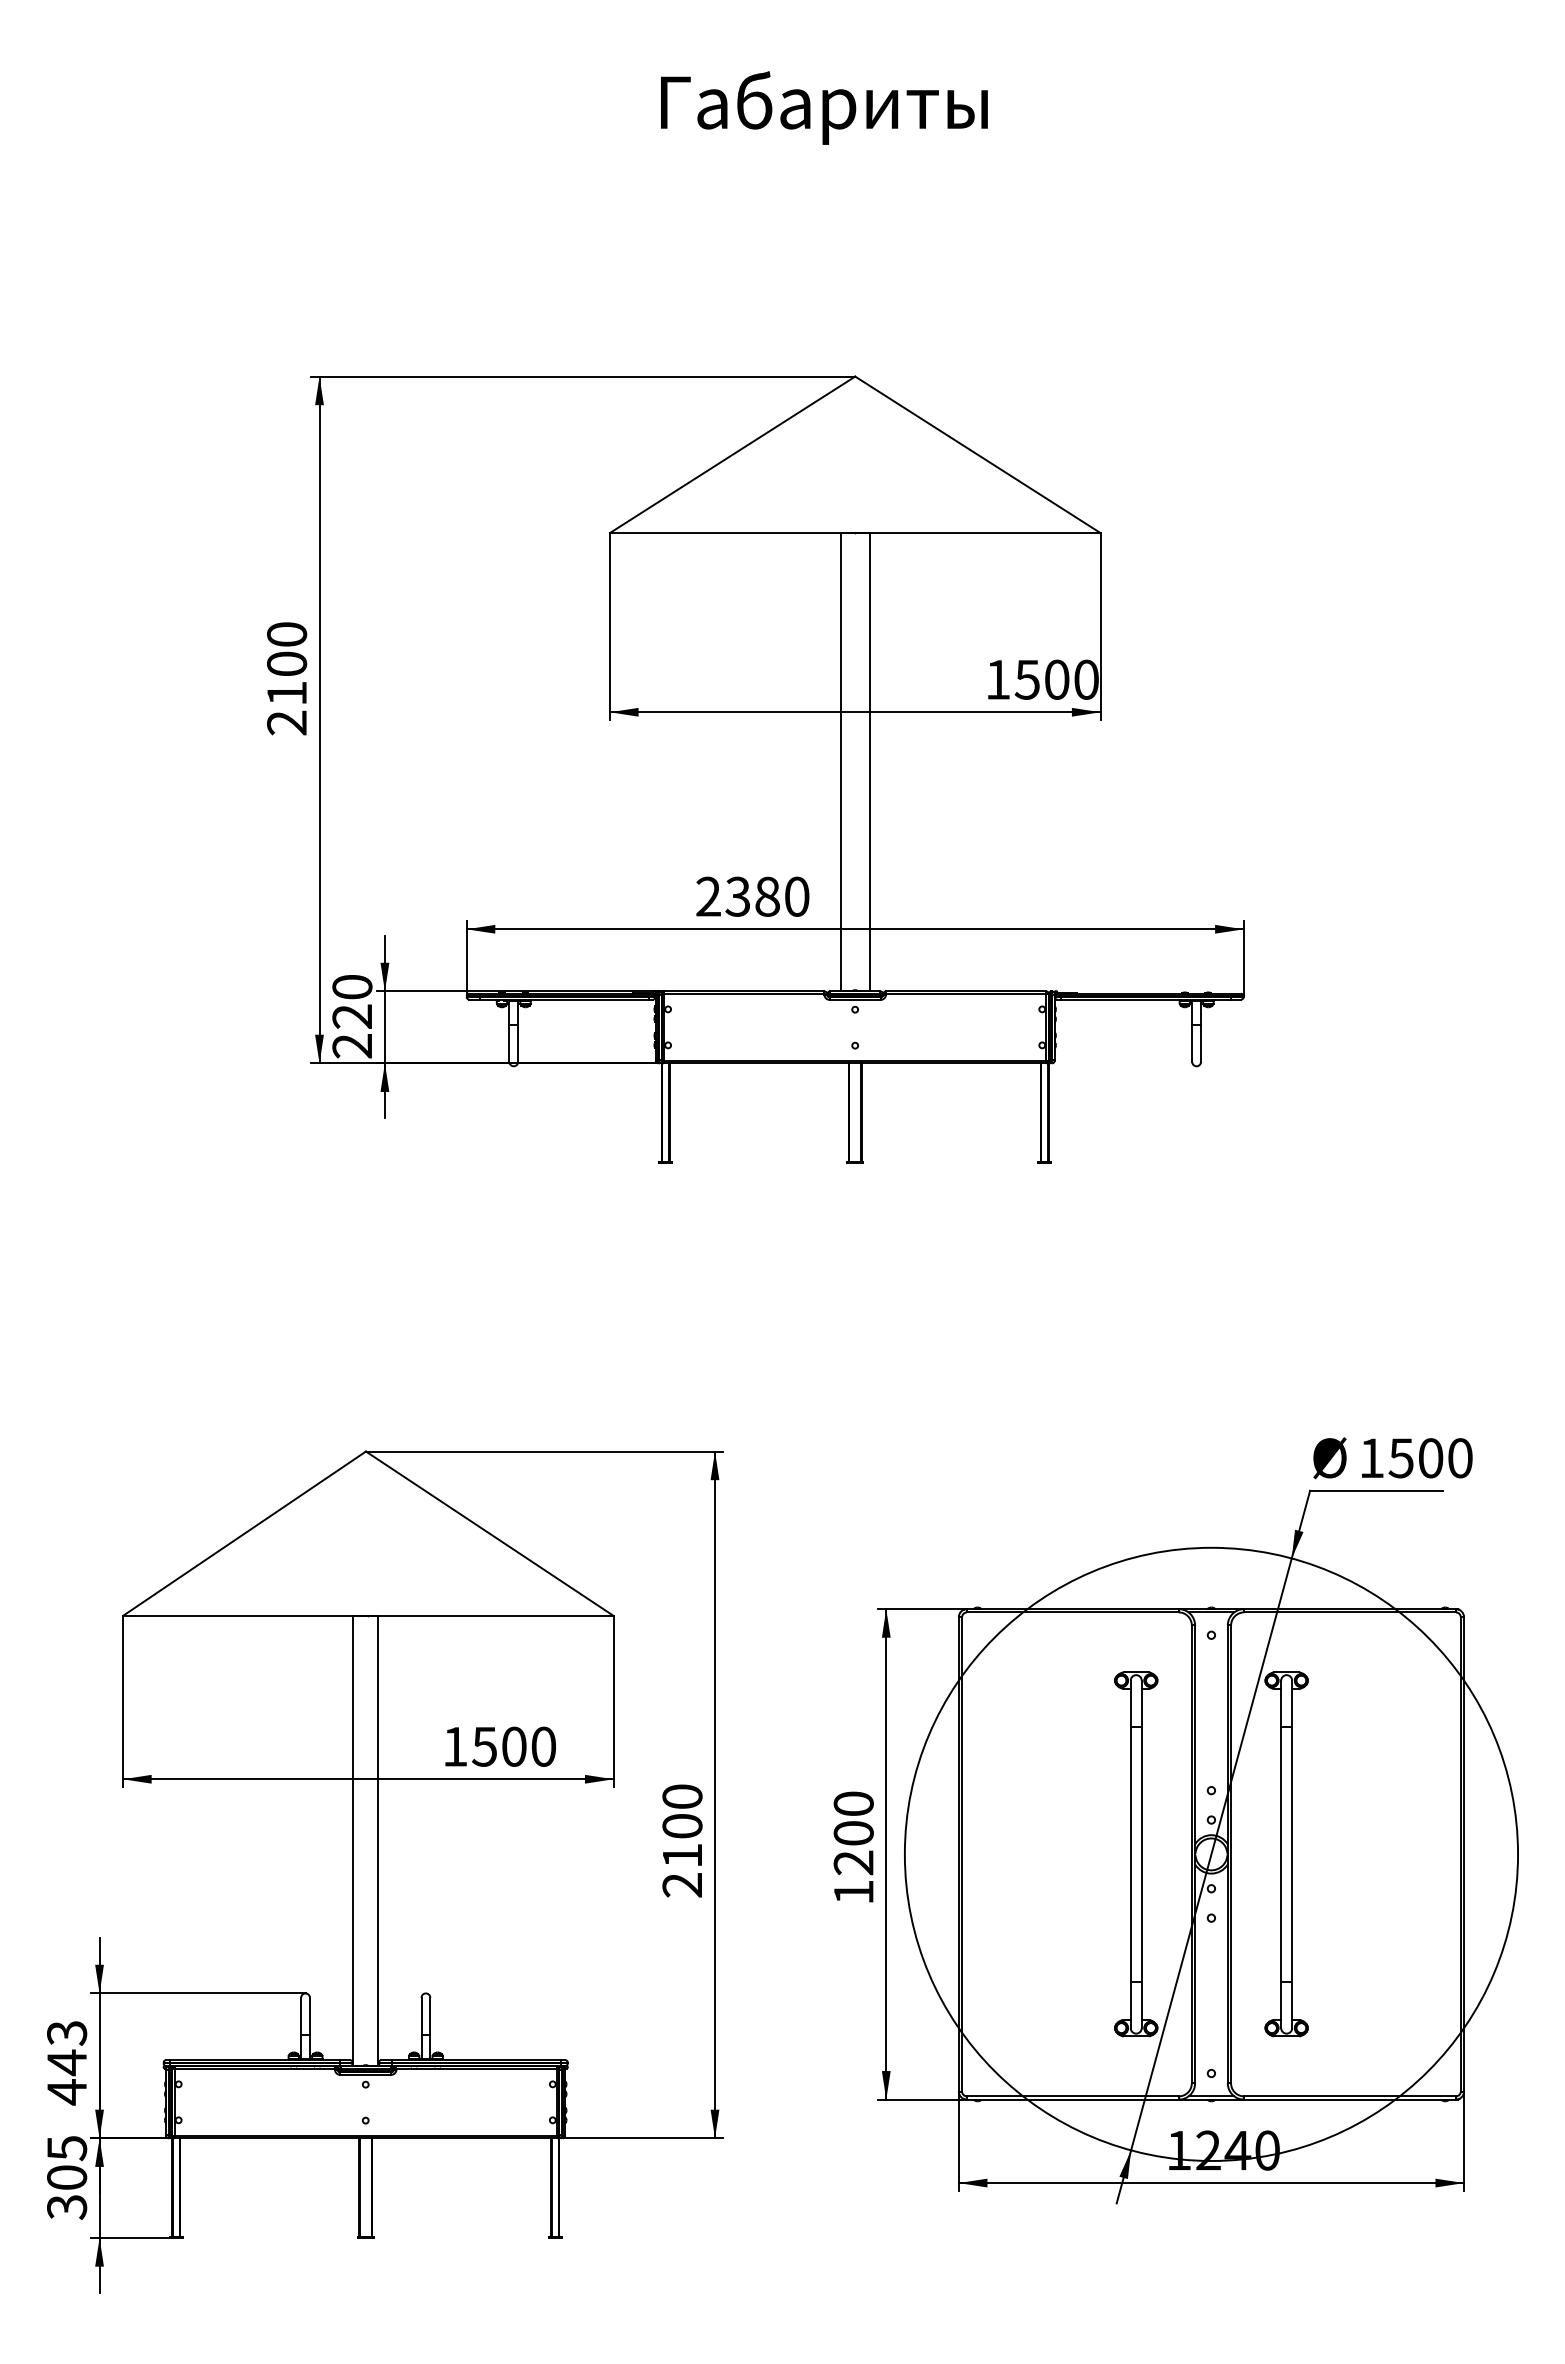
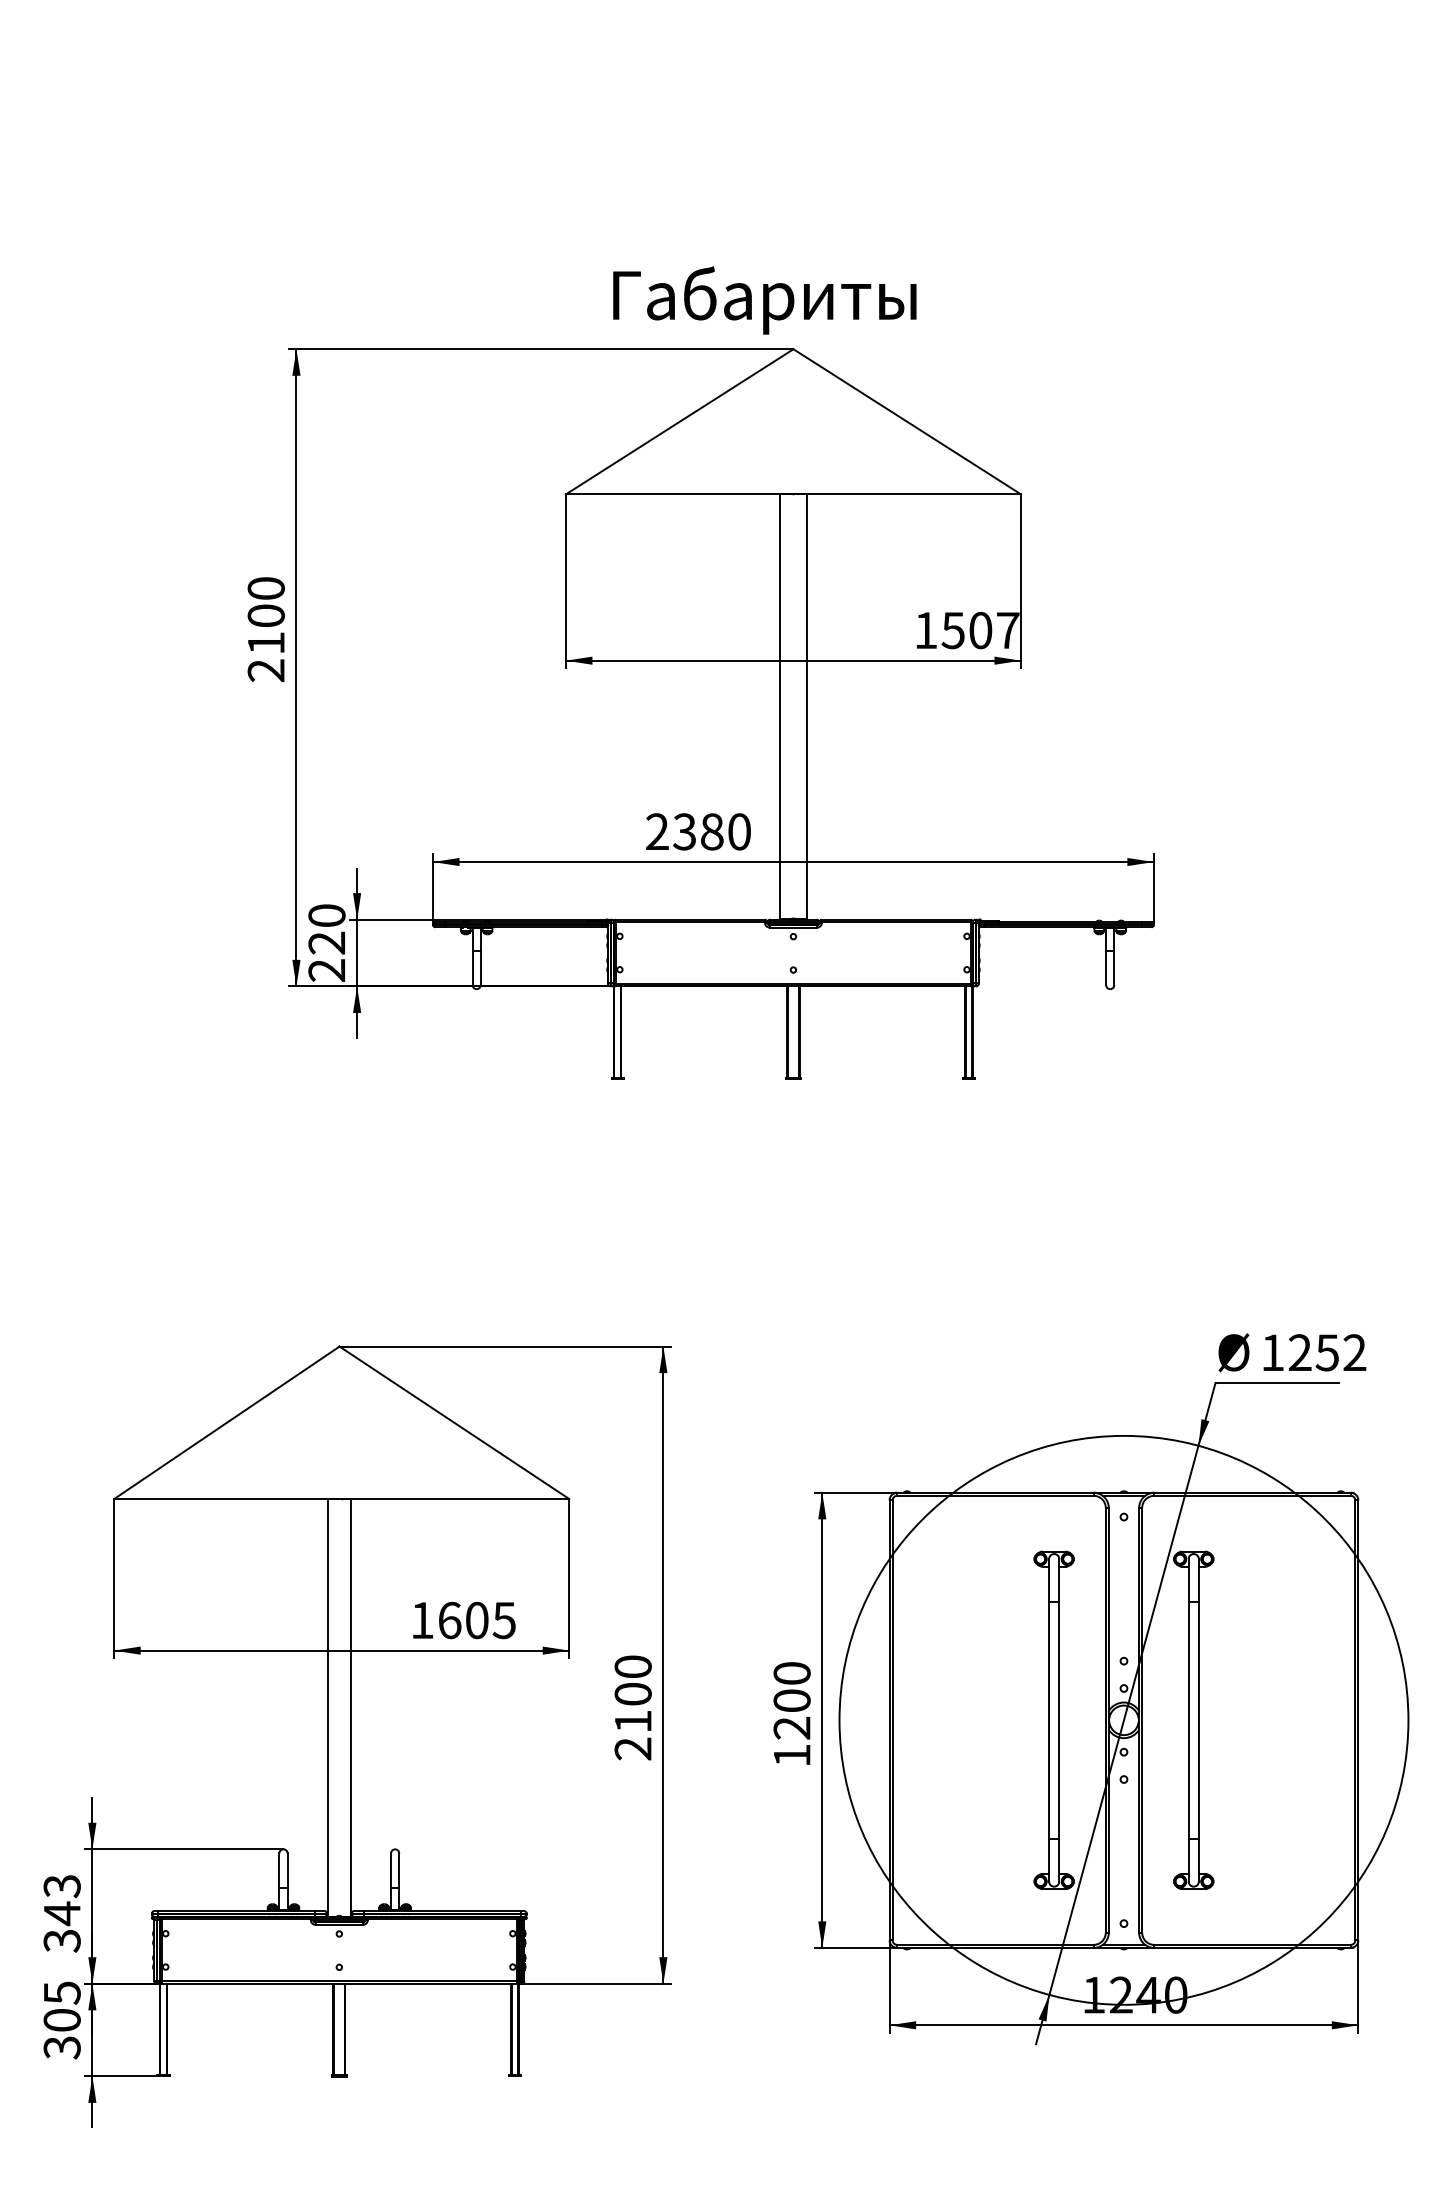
text: (824, 107) -> (764, 299), moved
text: (1086, 679) -> (1008, 630), 1500 -> 1507
text: (1430, 1458) -> (1327, 1353), 1500 -> 1252
text: (513, 1746) -> (476, 1620), 1500 -> 1605
text: (67, 2092) -> (62, 1941), 443 -> 343

